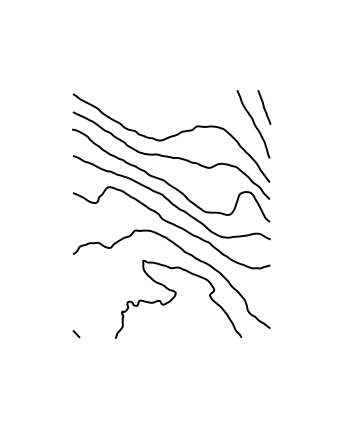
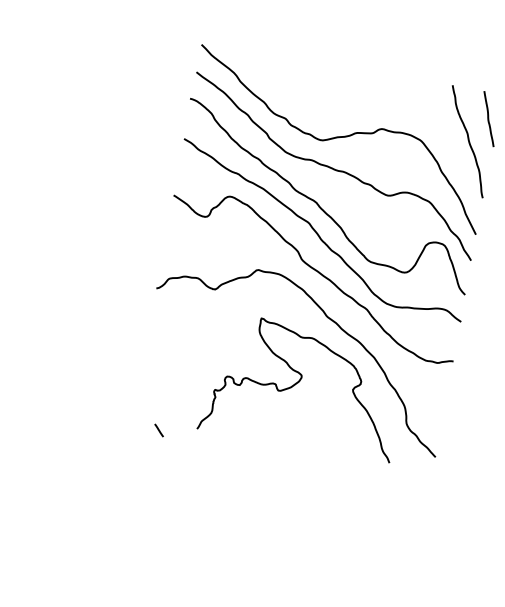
curve: (76, 334) -> (159, 431), moved

